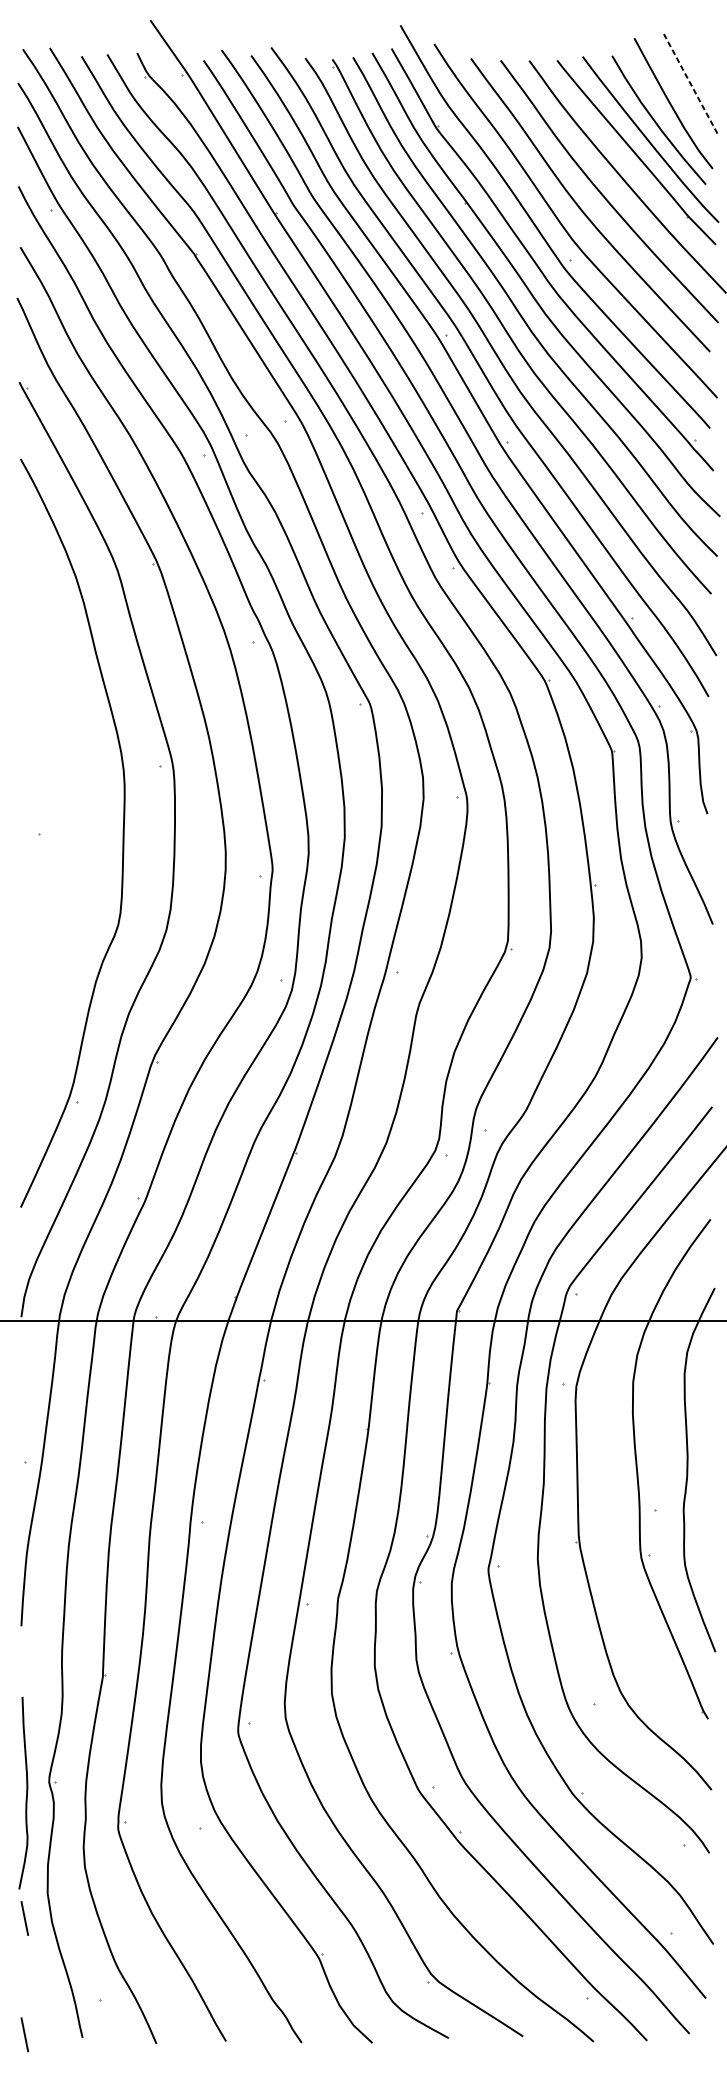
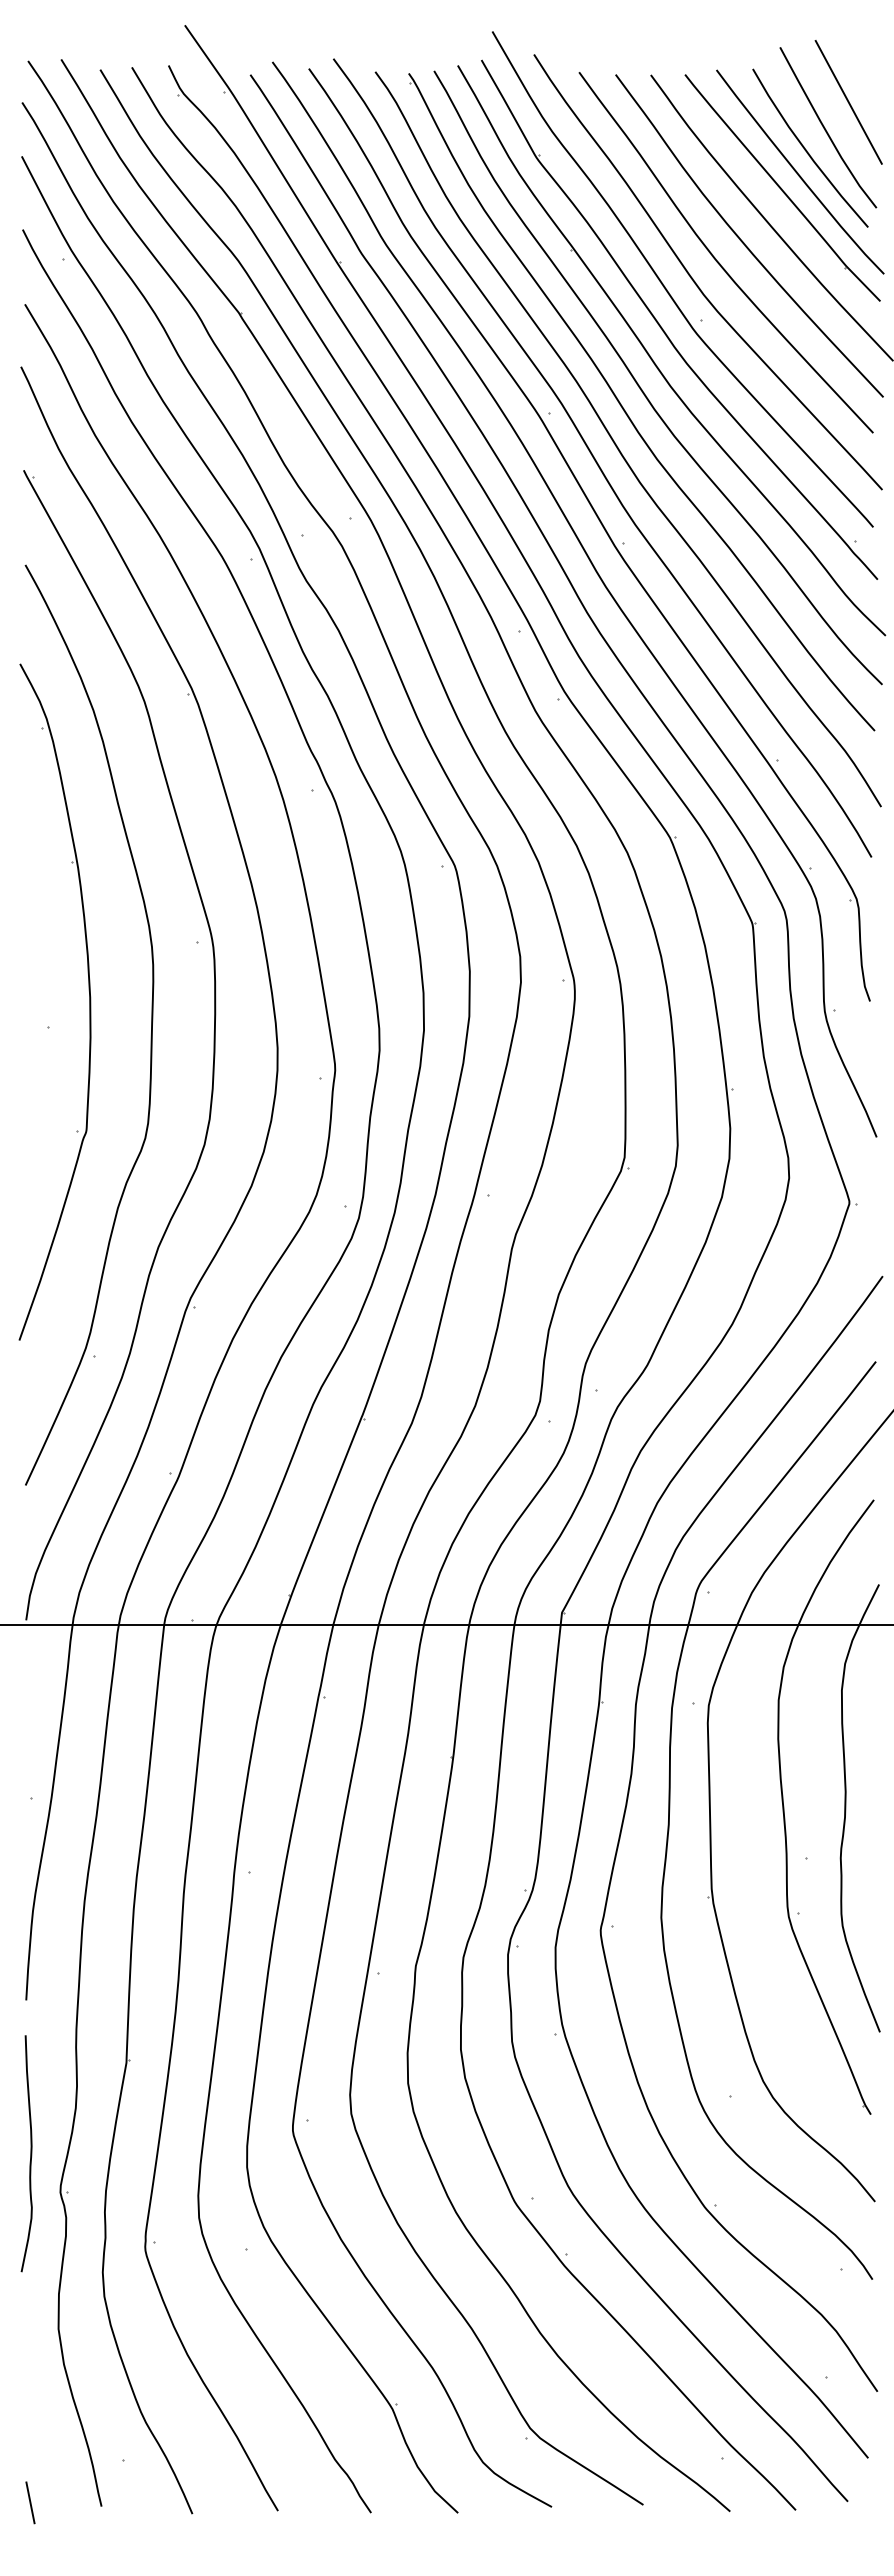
line: (689, 83) -> (848, 102), dashed -> solid
part: (72, 814) -> (89, 1001), added
curve: (26, 1793) -> (30, 2153), moved
line: (24, 1918) -> (30, 2359), removed

